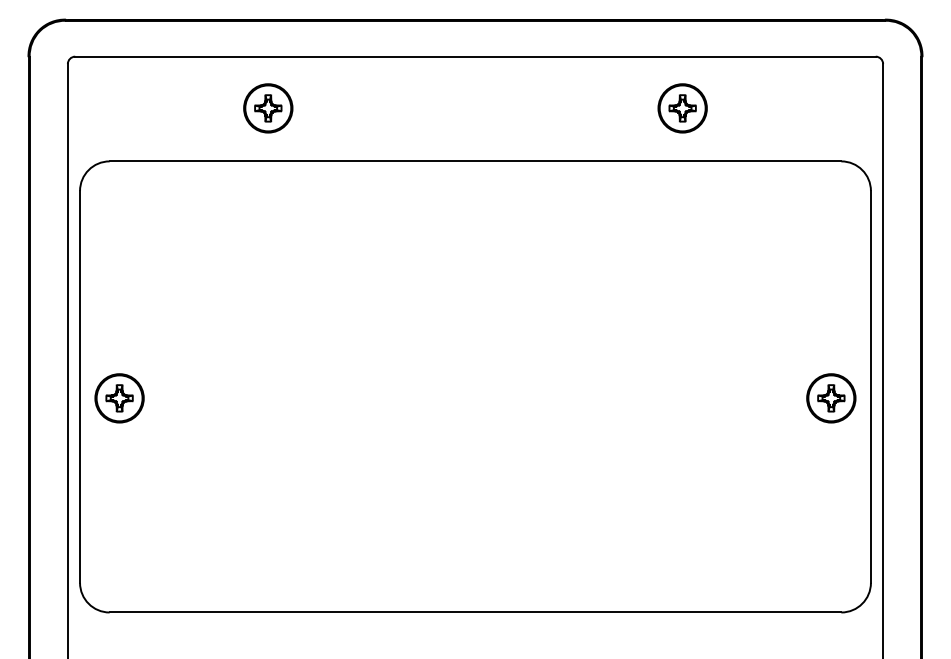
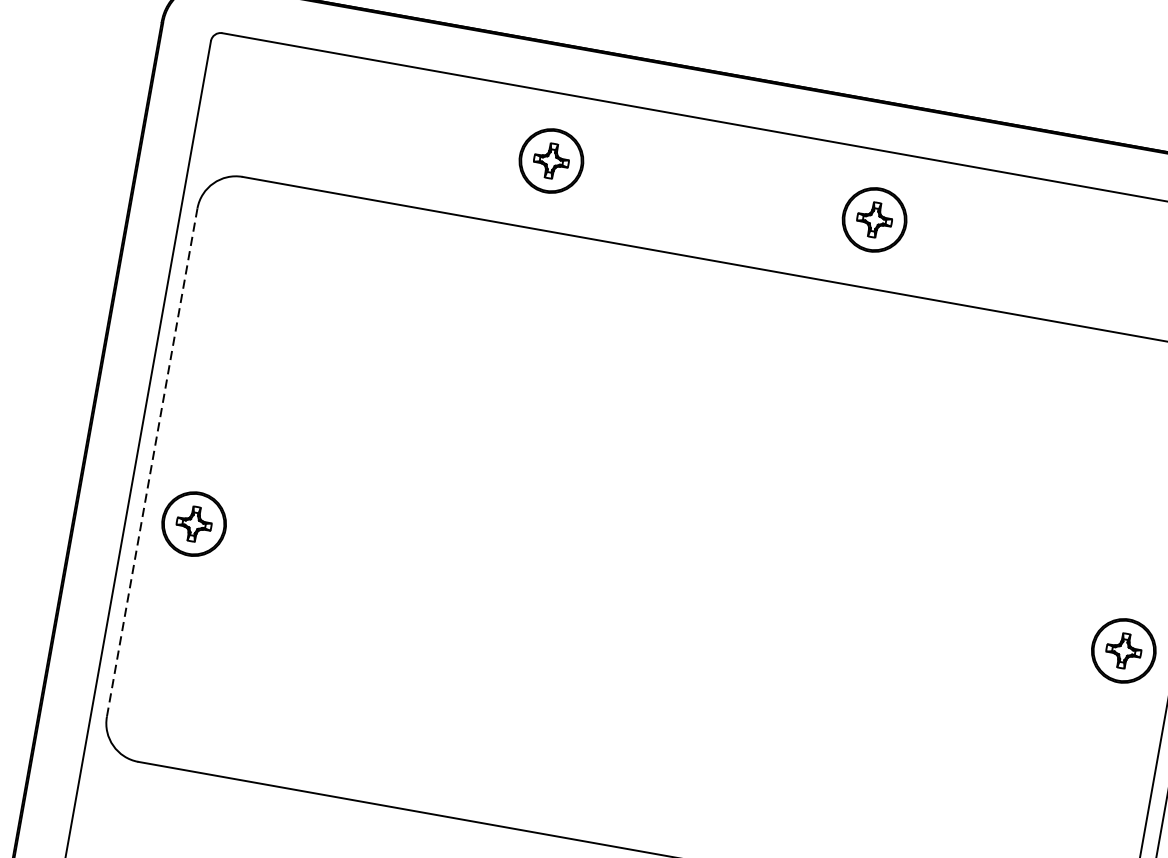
part: (268, 108) -> (551, 161), moved
part: (682, 108) -> (874, 220), moved
line: (80, 386) -> (152, 462), solid -> dashed
part: (119, 398) -> (193, 524), moved

